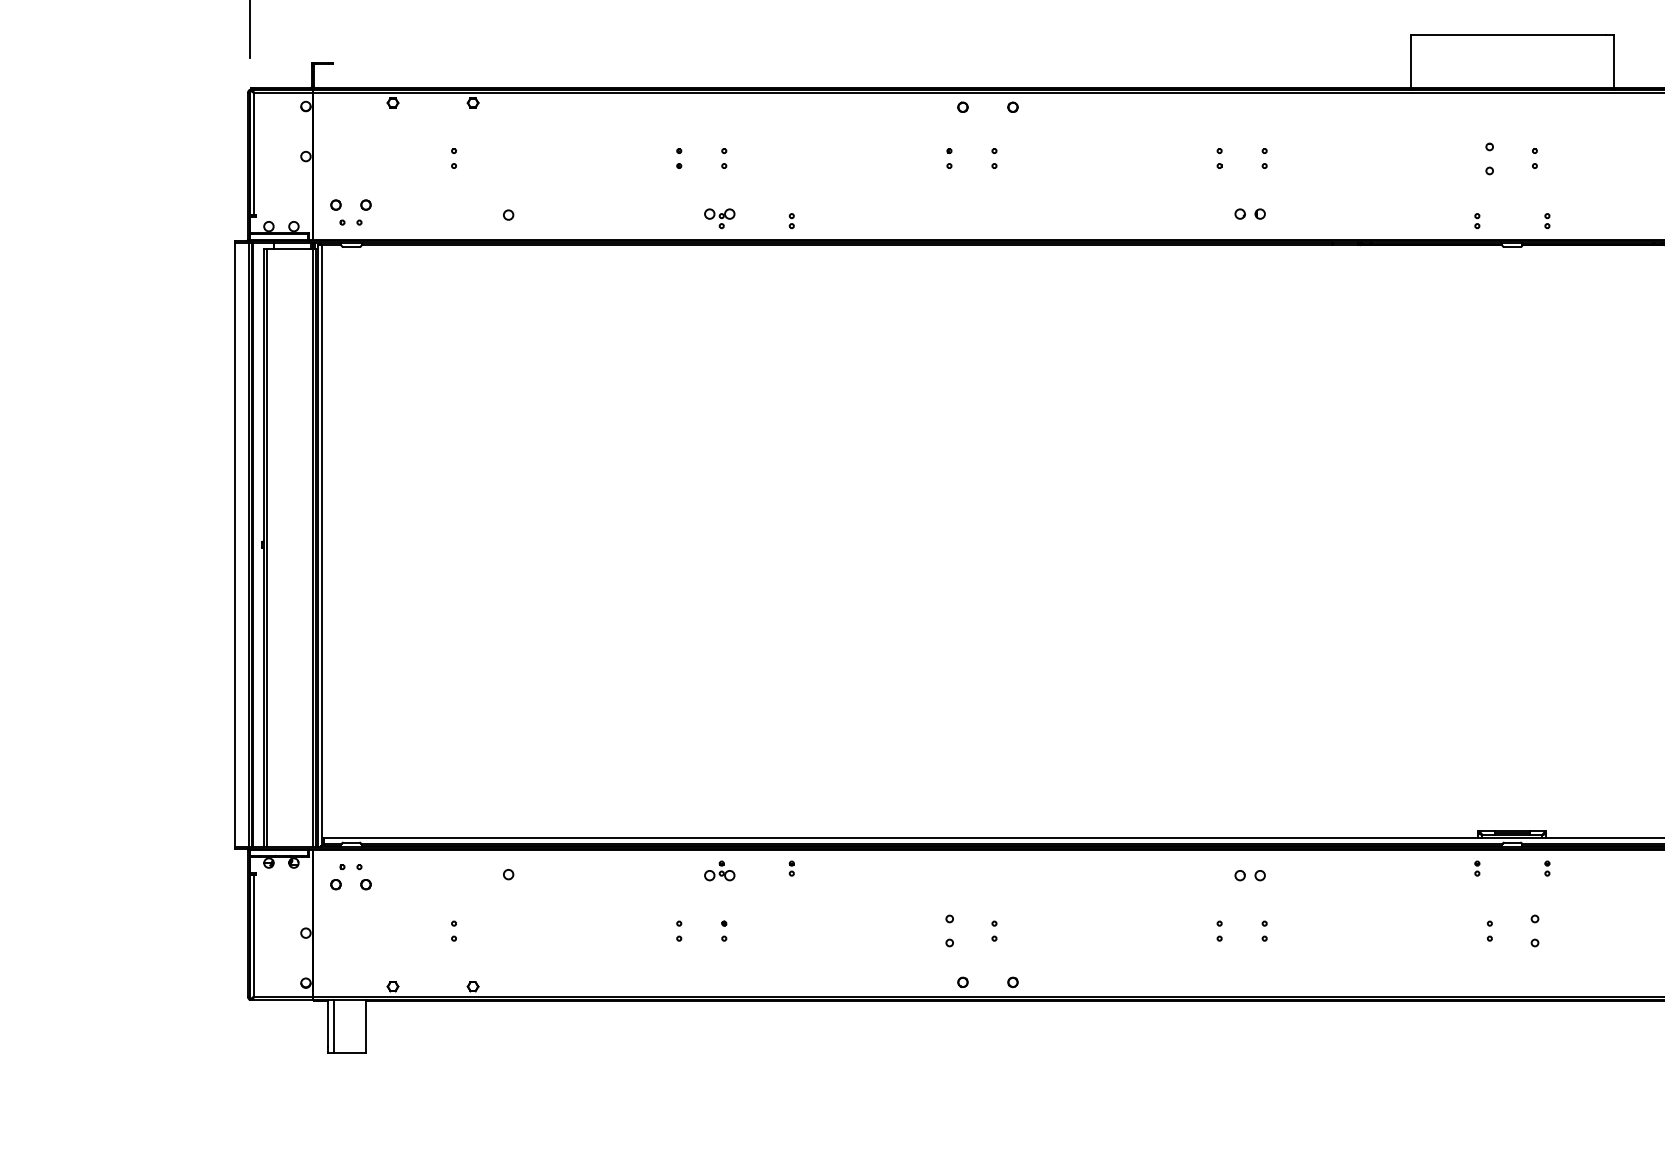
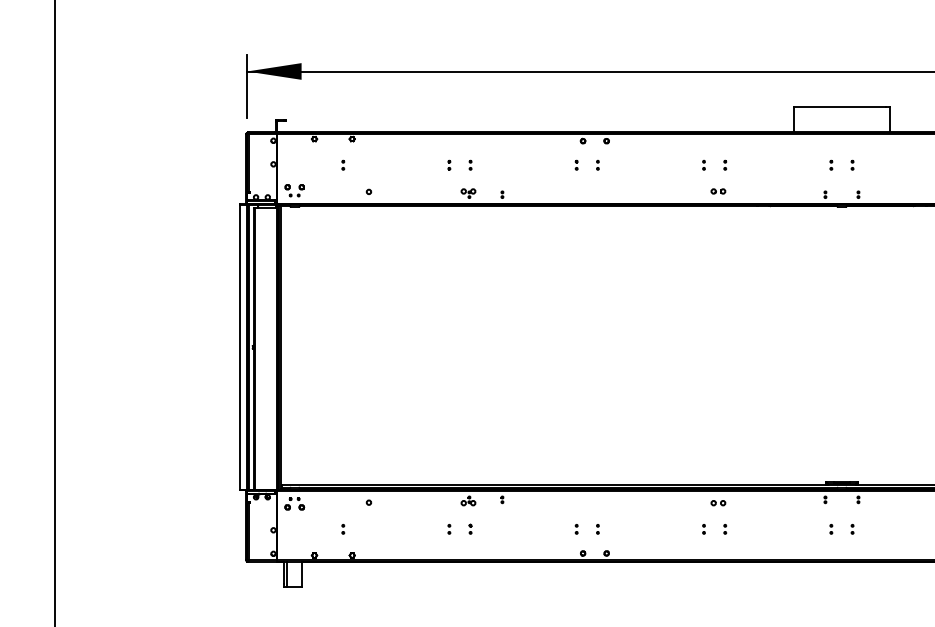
part: (1490, 156) -> (831, 164), size x0.62
part: (948, 931) -> (576, 529), size x0.62
part: (1534, 931) -> (852, 529), size x0.62

